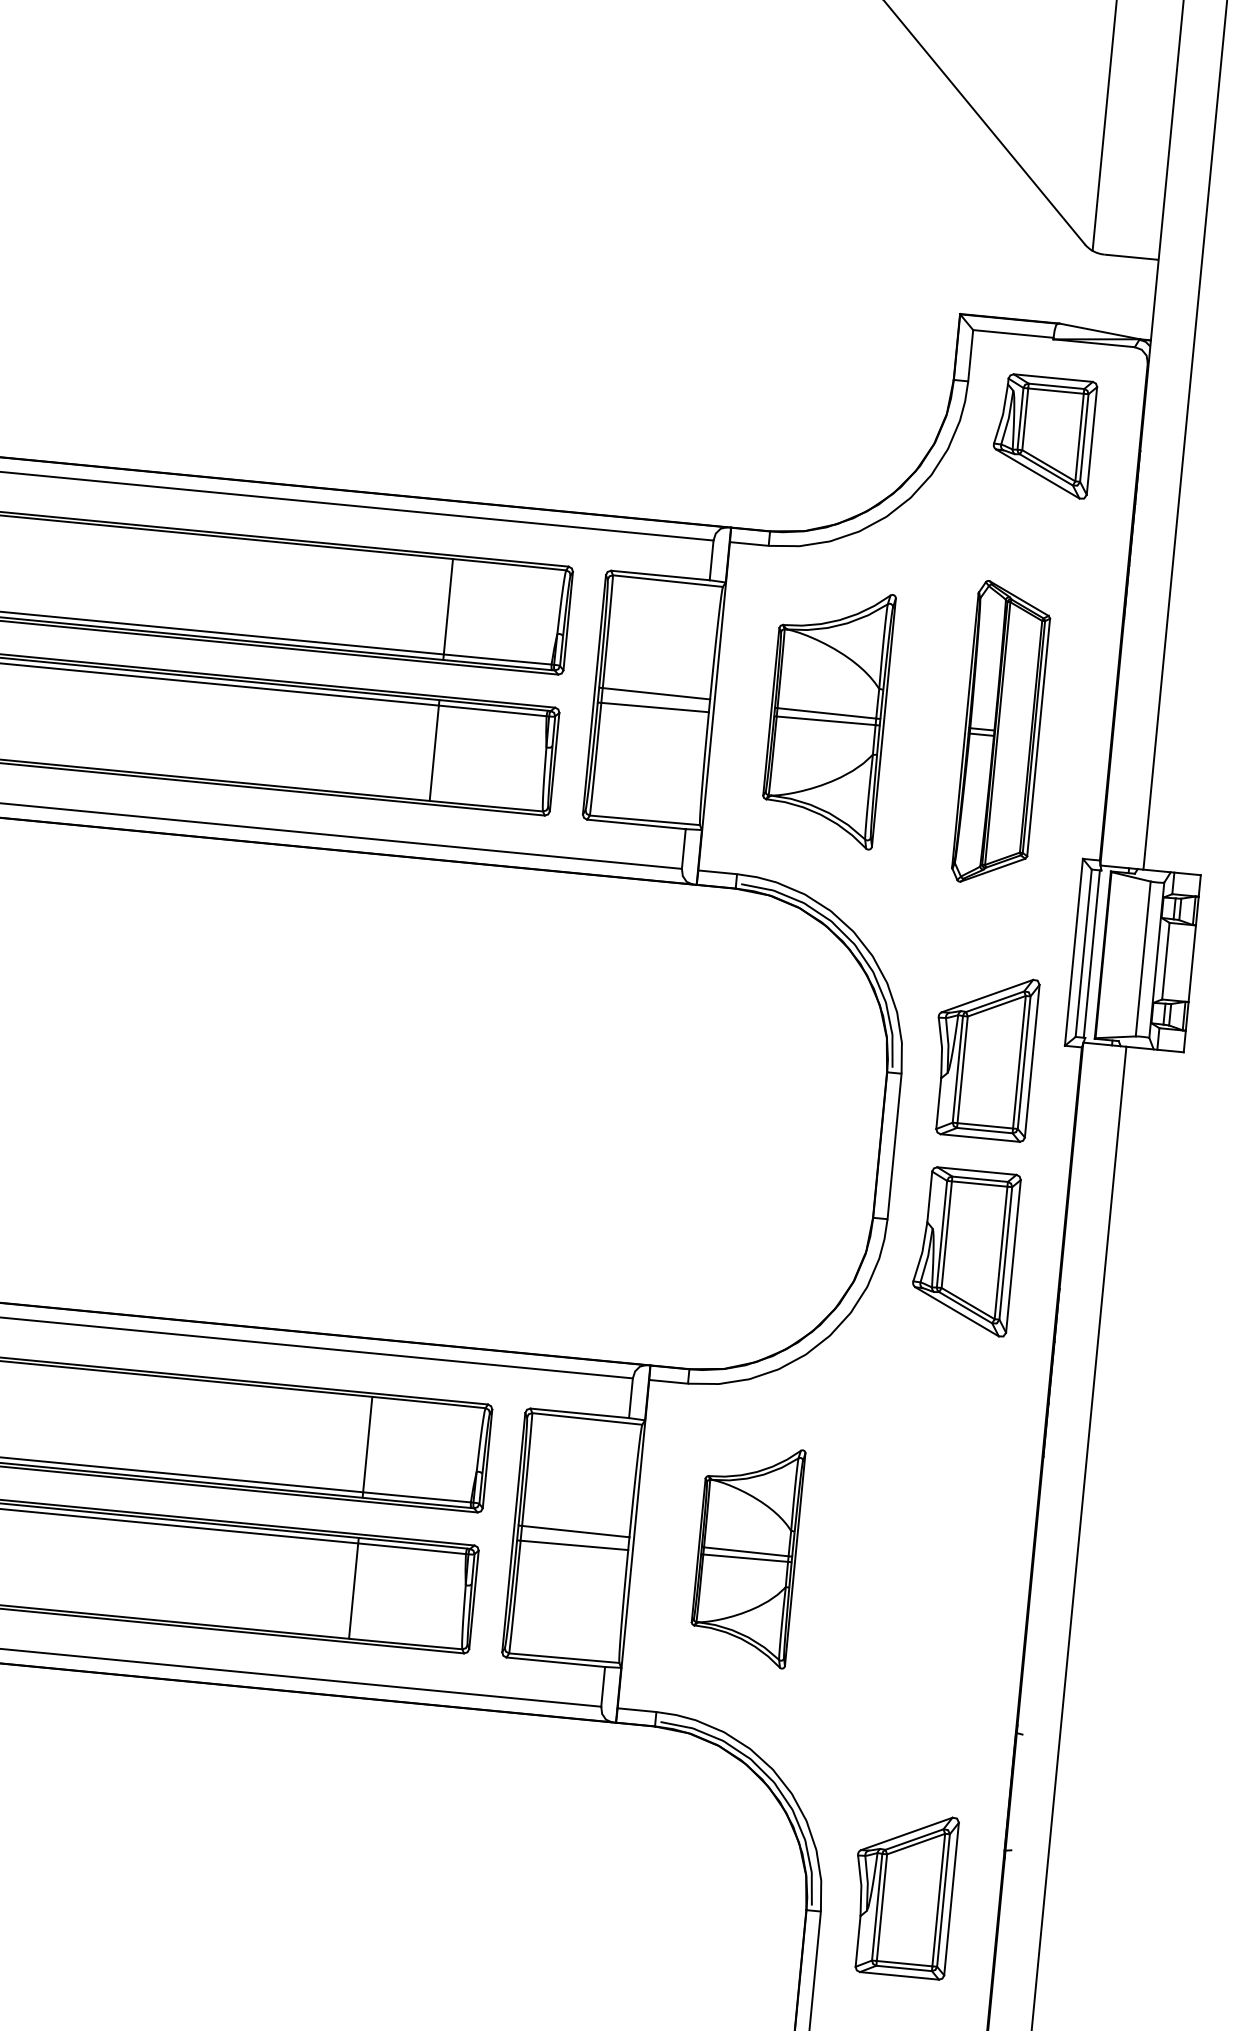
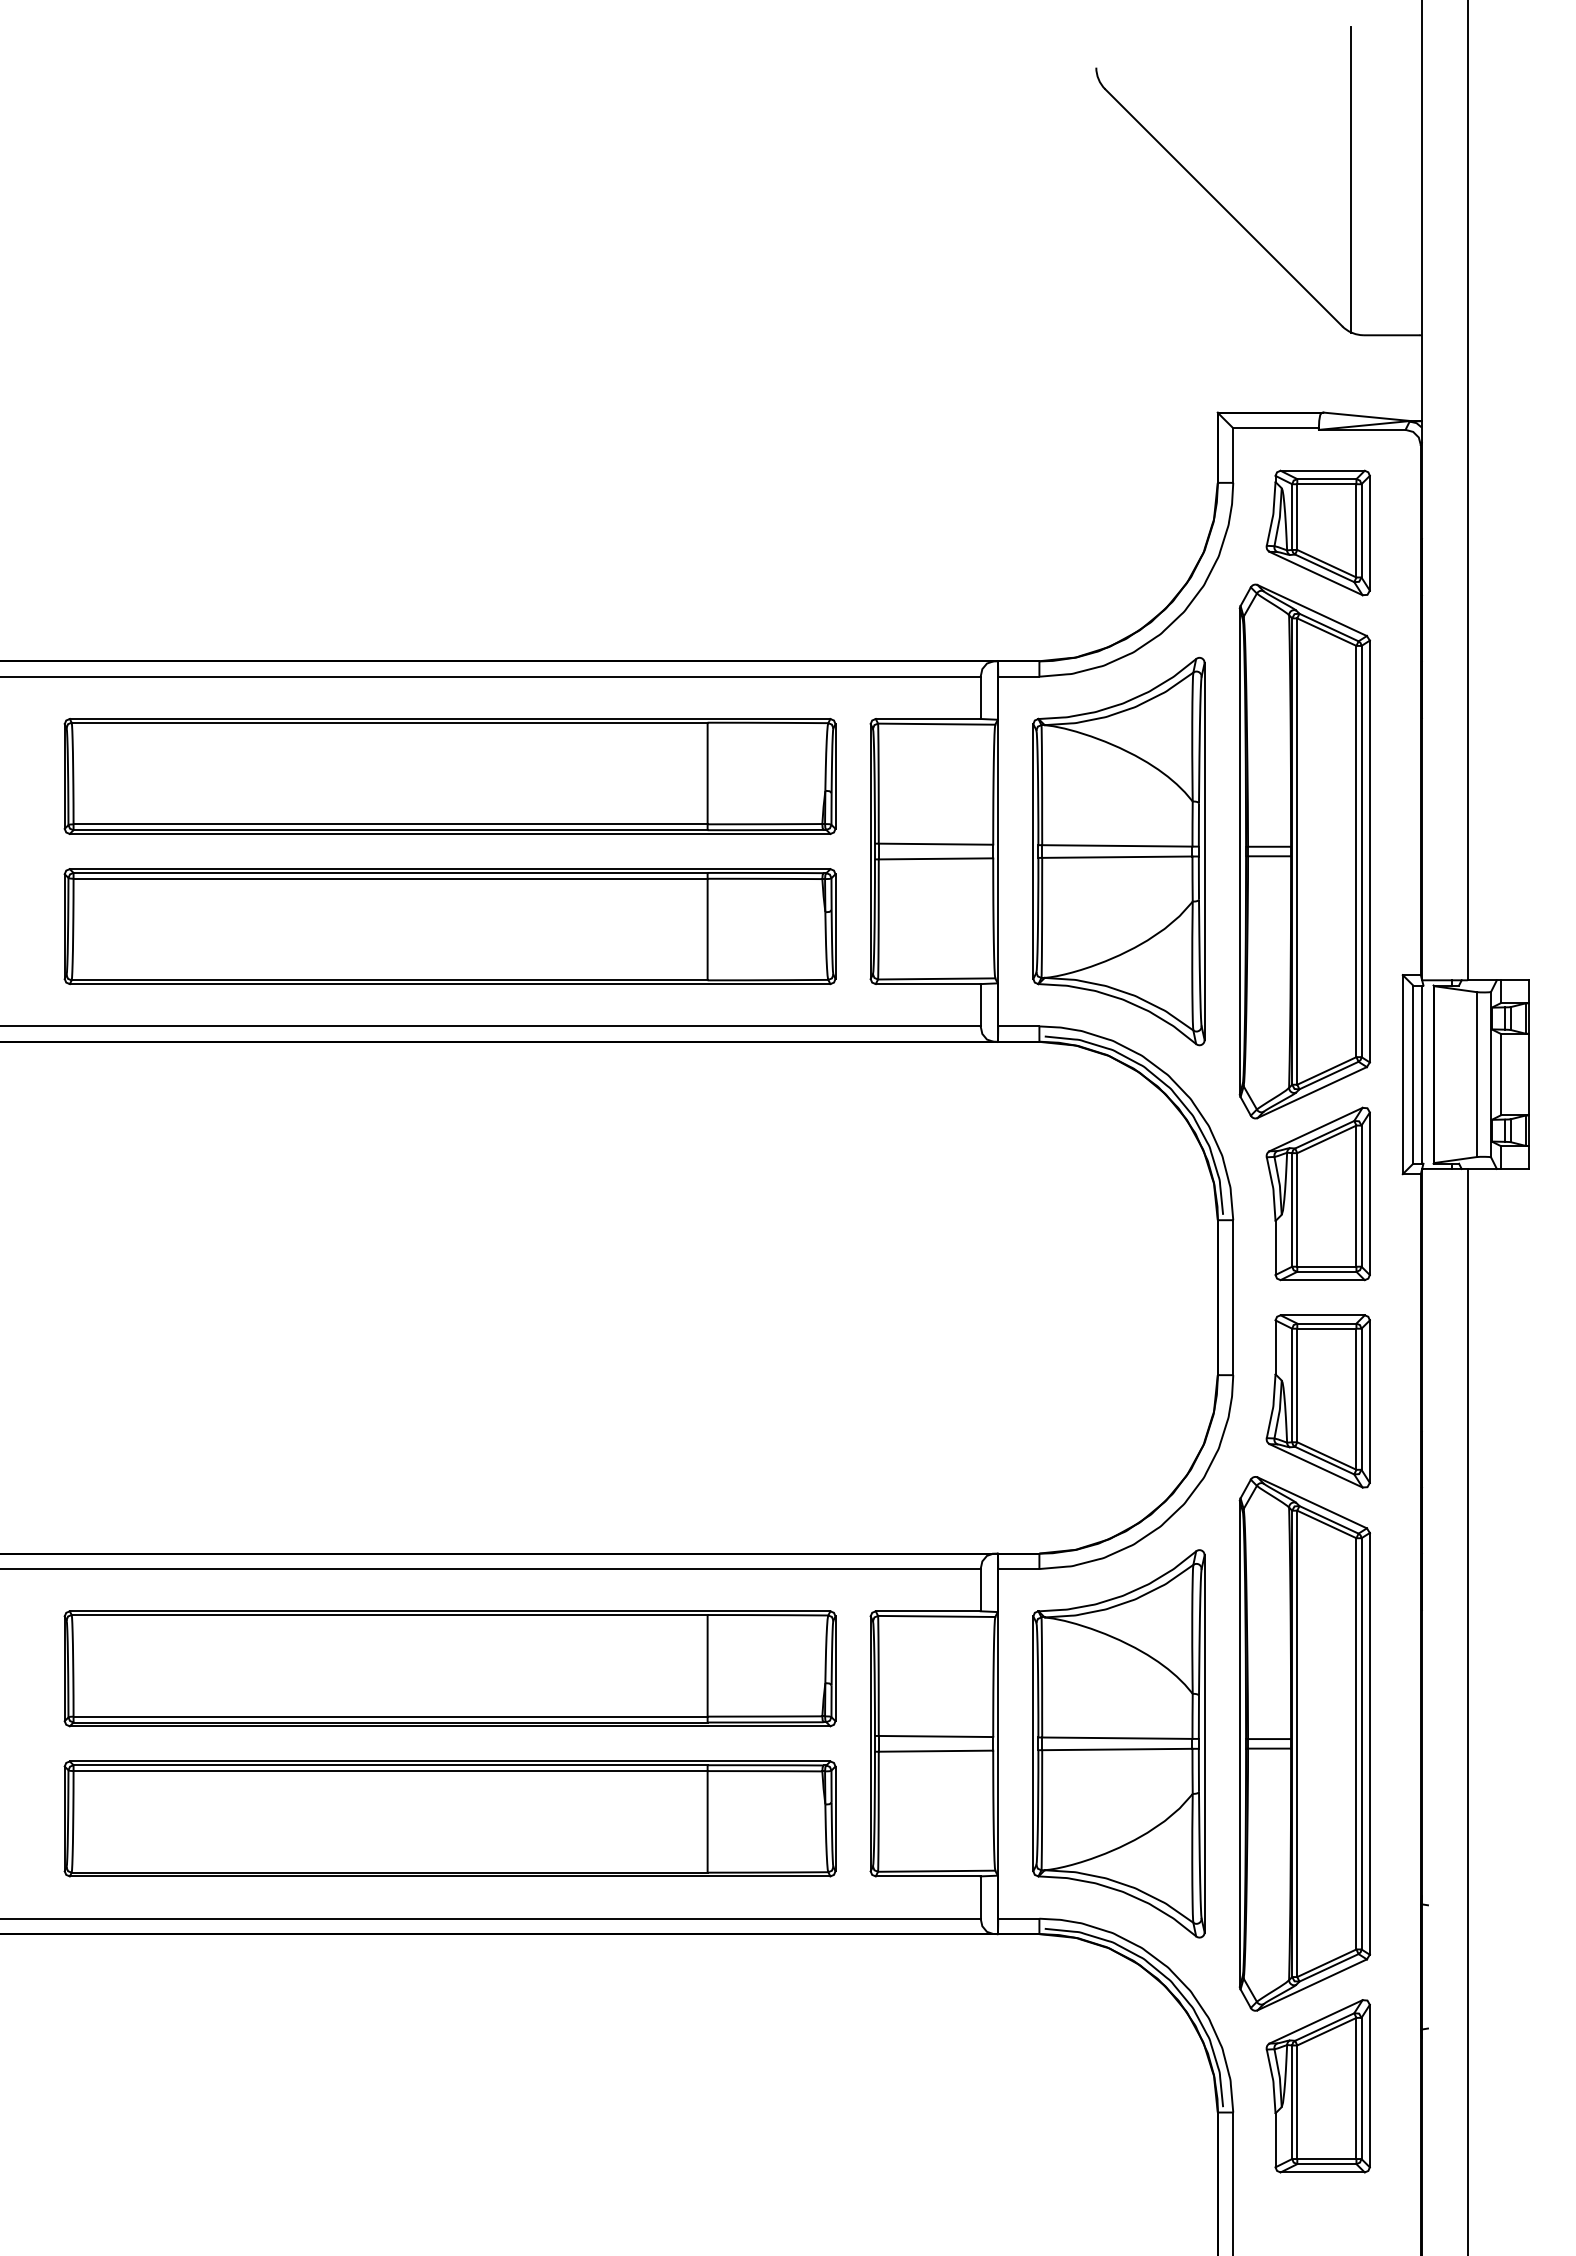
part: (827, 717) -> (1118, 851), size x1.43
part: (1001, 733) -> (1304, 851), size x1.67
part: (746, 1554) -> (1118, 1743), size x1.67
part: (921, 1571) -> (1304, 1743), added

